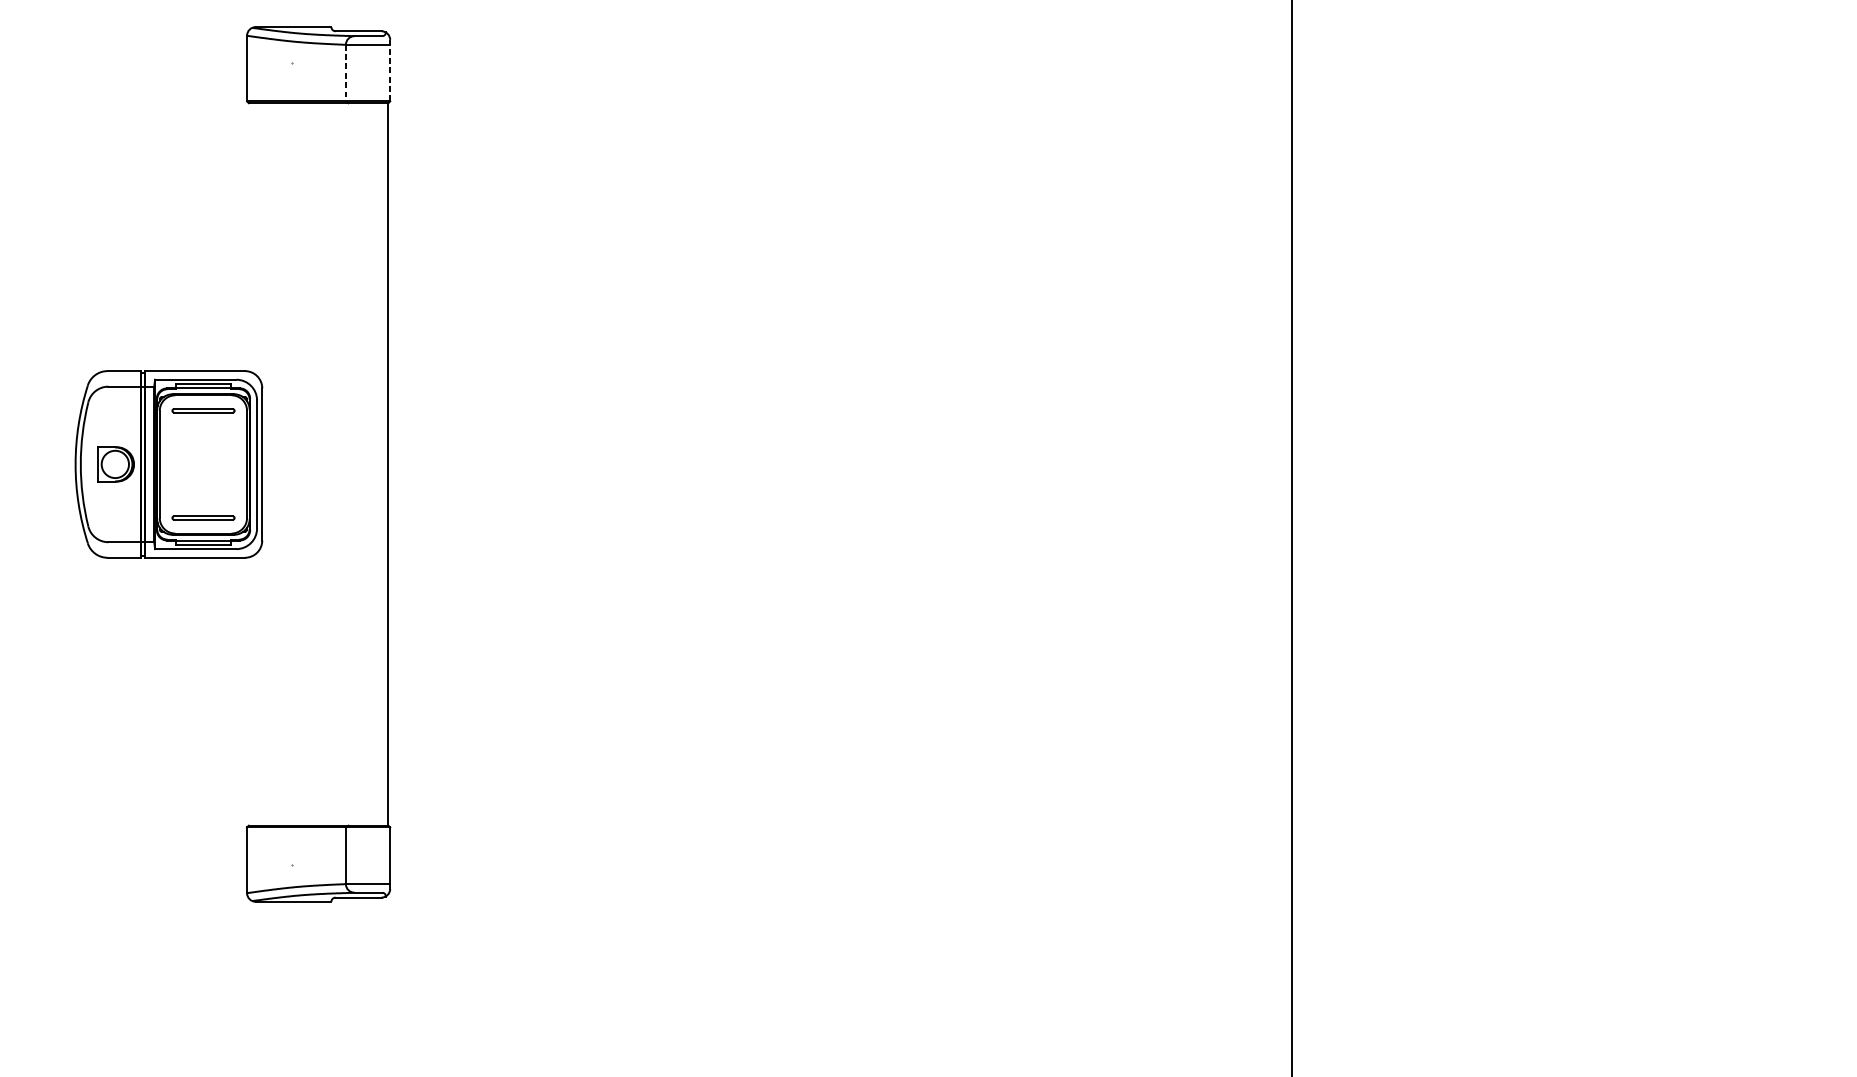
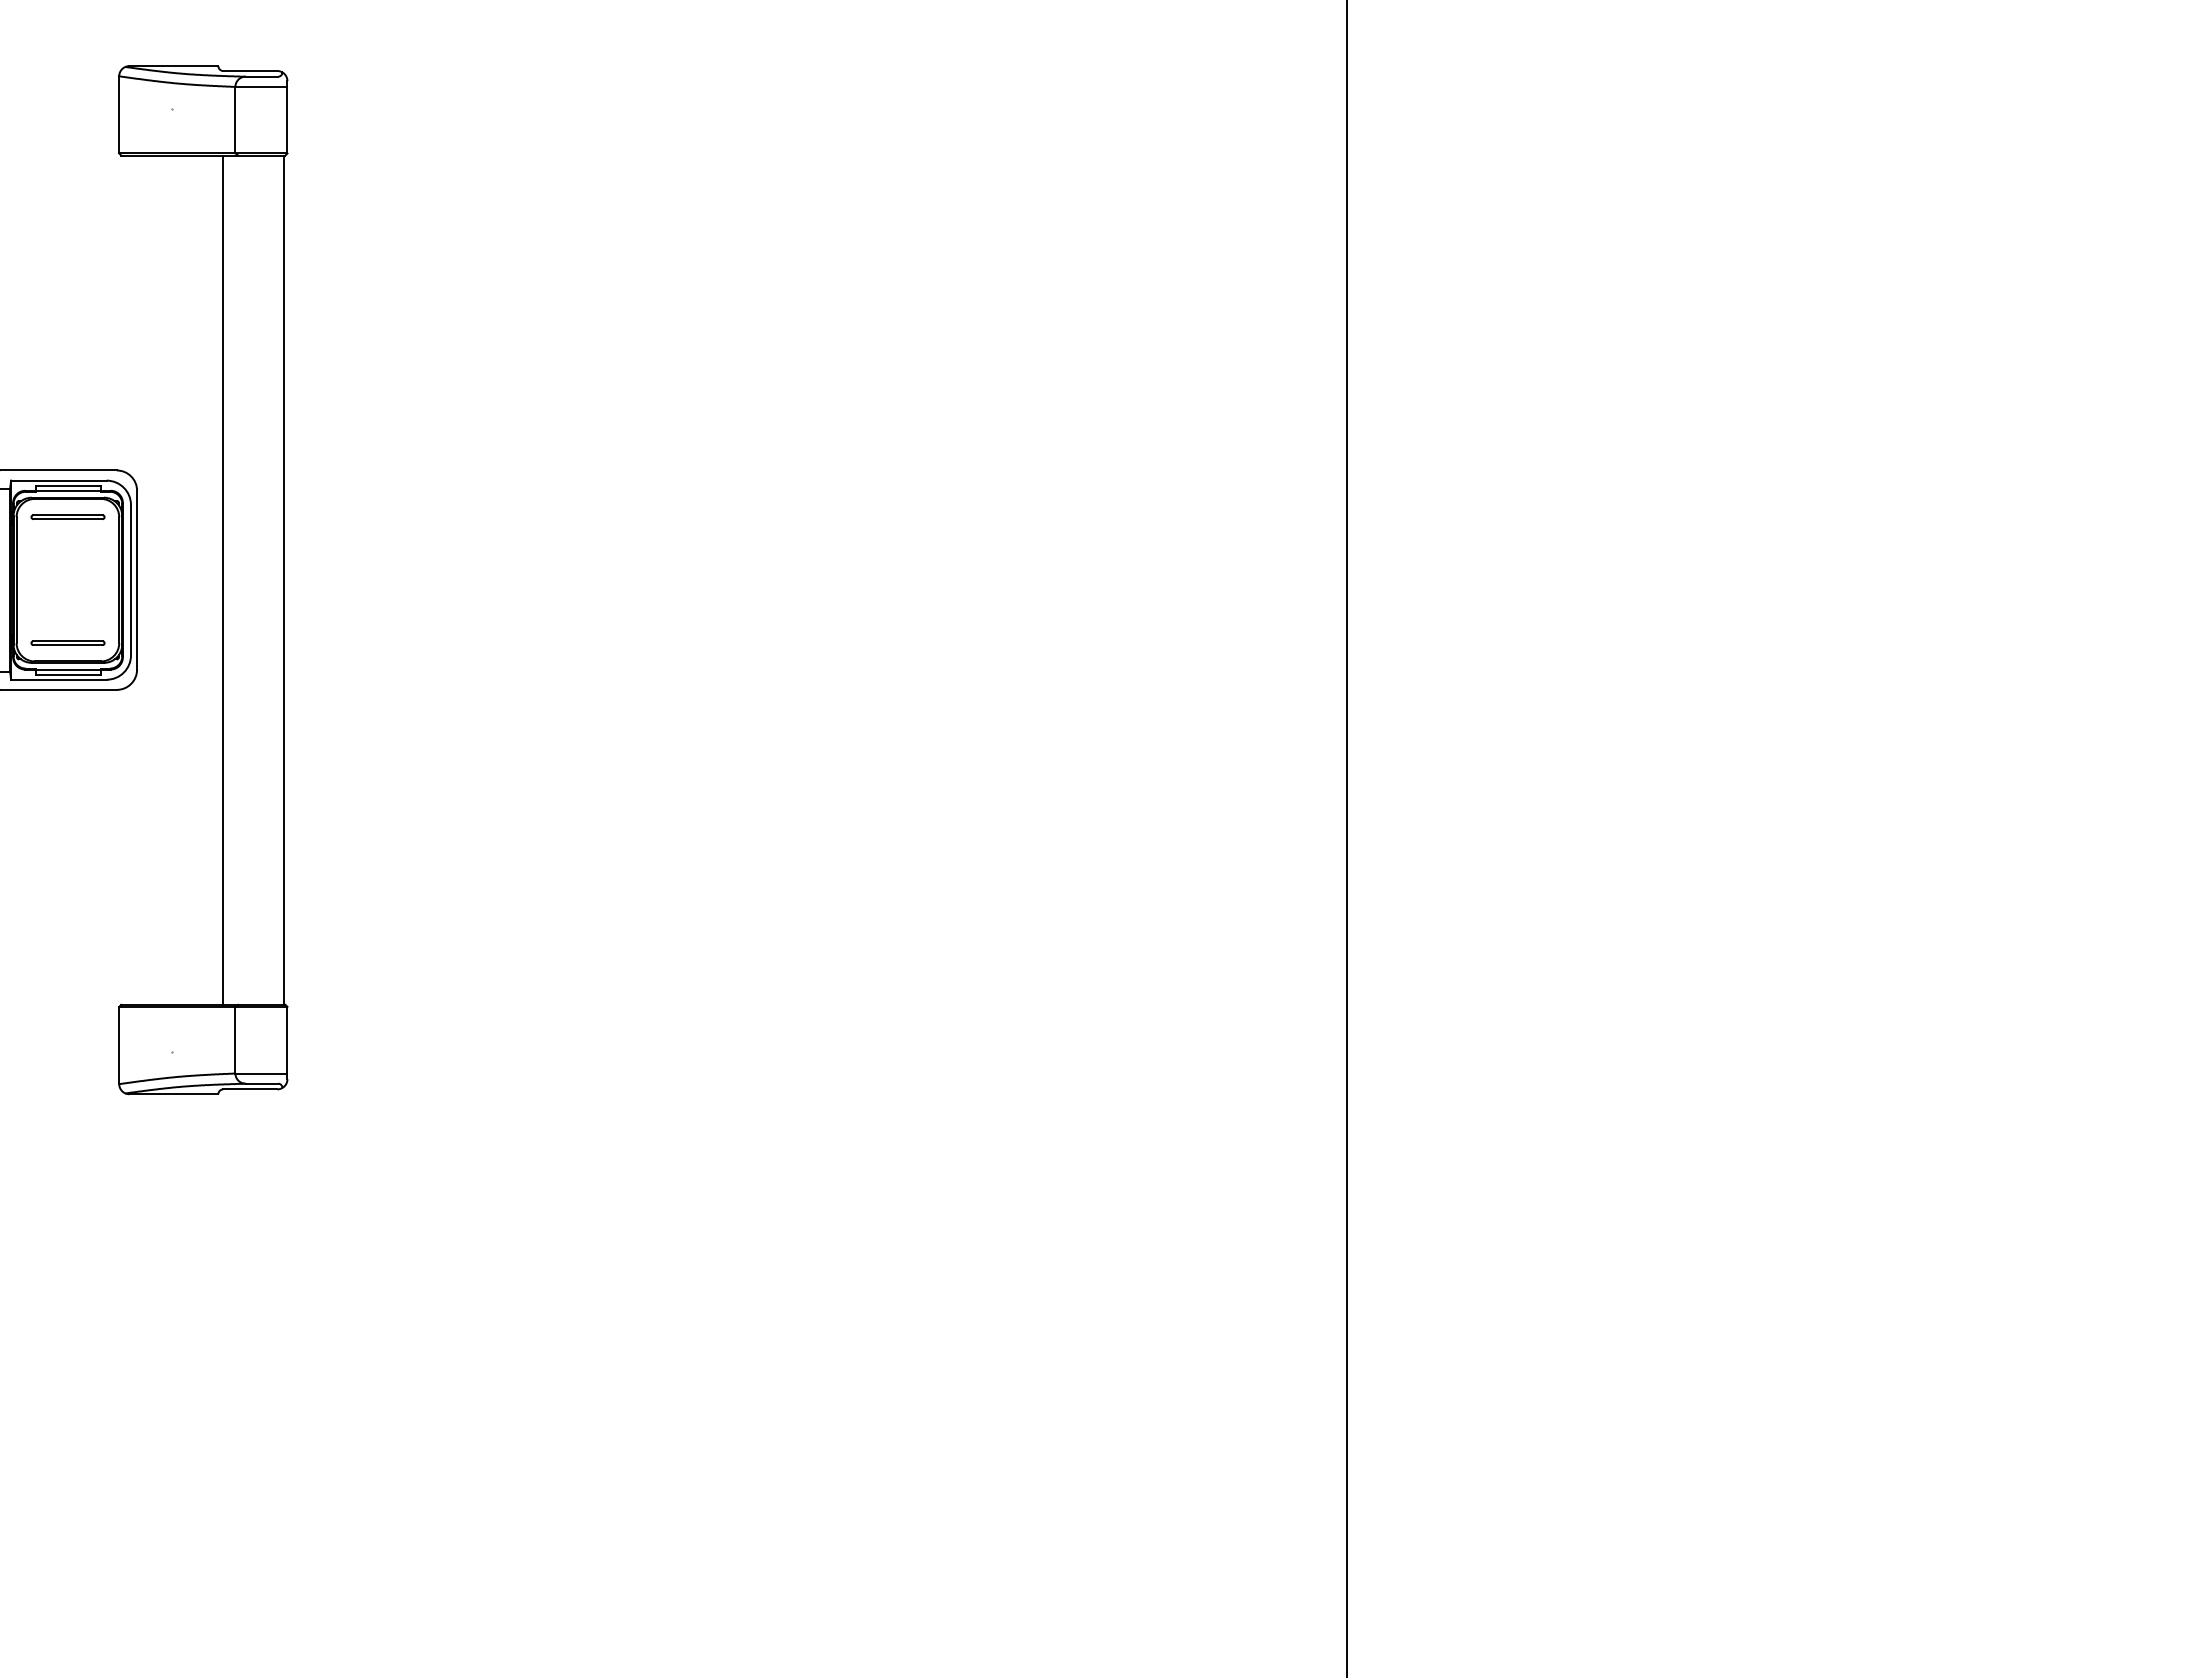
line: (390, 69) -> (287, 116), dashed -> solid
line: (345, 73) -> (235, 120), dashed -> solid
line: (335, 463) -> (223, 579), added

